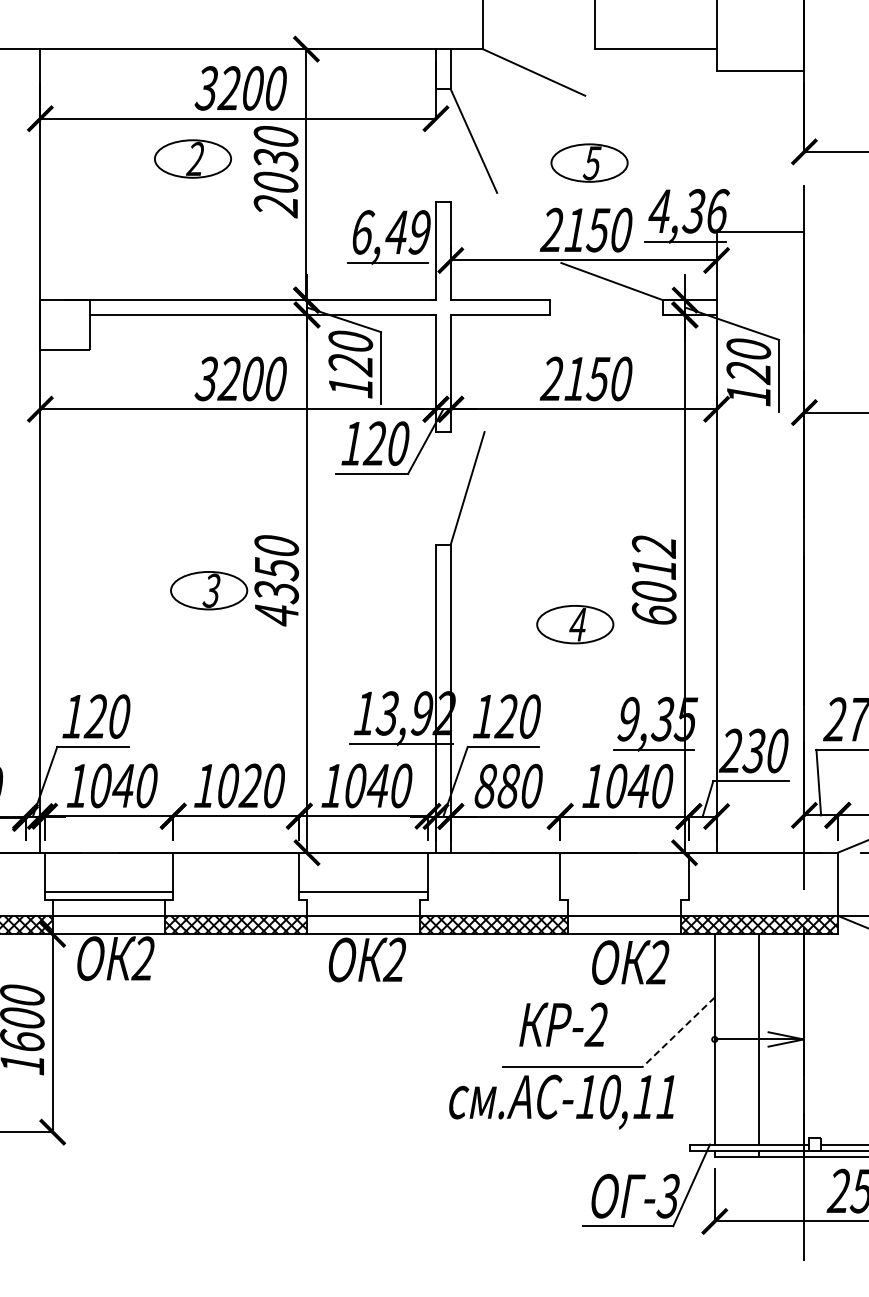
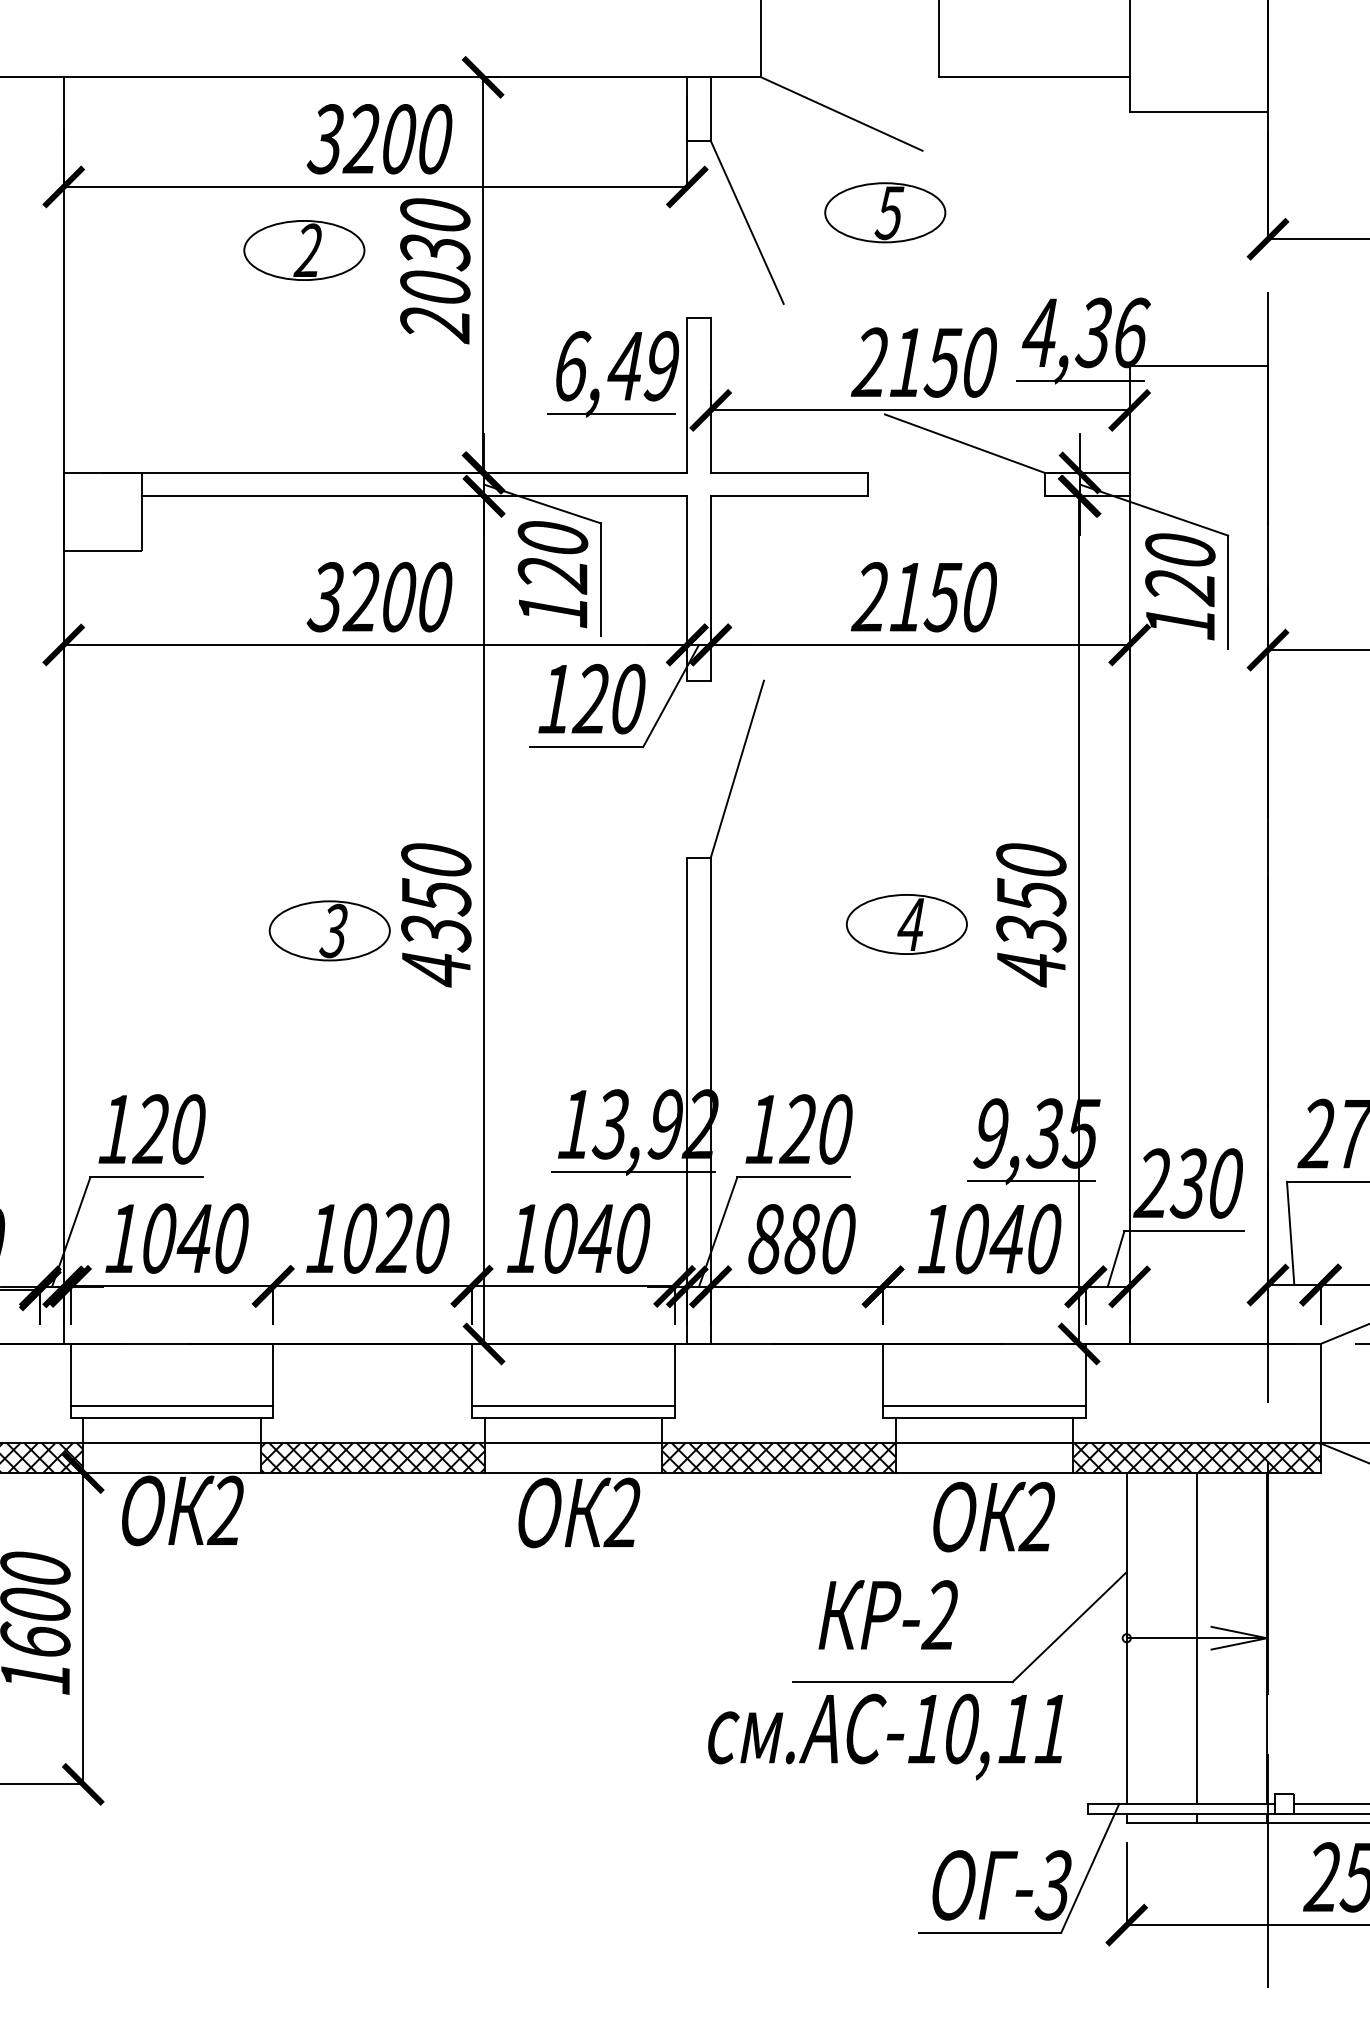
part: (589, 162) -> (885, 211), moved
text: (653, 580) -> (1030, 914), 6012 -> 4350
part: (575, 624) -> (907, 924), moved
line: (624, 892) -> (984, 1406), added
line: (363, 899) -> (573, 1417), added
line: (624, 899) -> (984, 1417), added
line: (678, 1032) -> (1069, 1627), dashed -> solid

